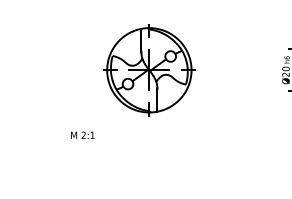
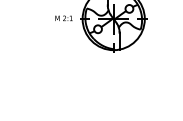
text: (82, 134) -> (63, 17), moved

